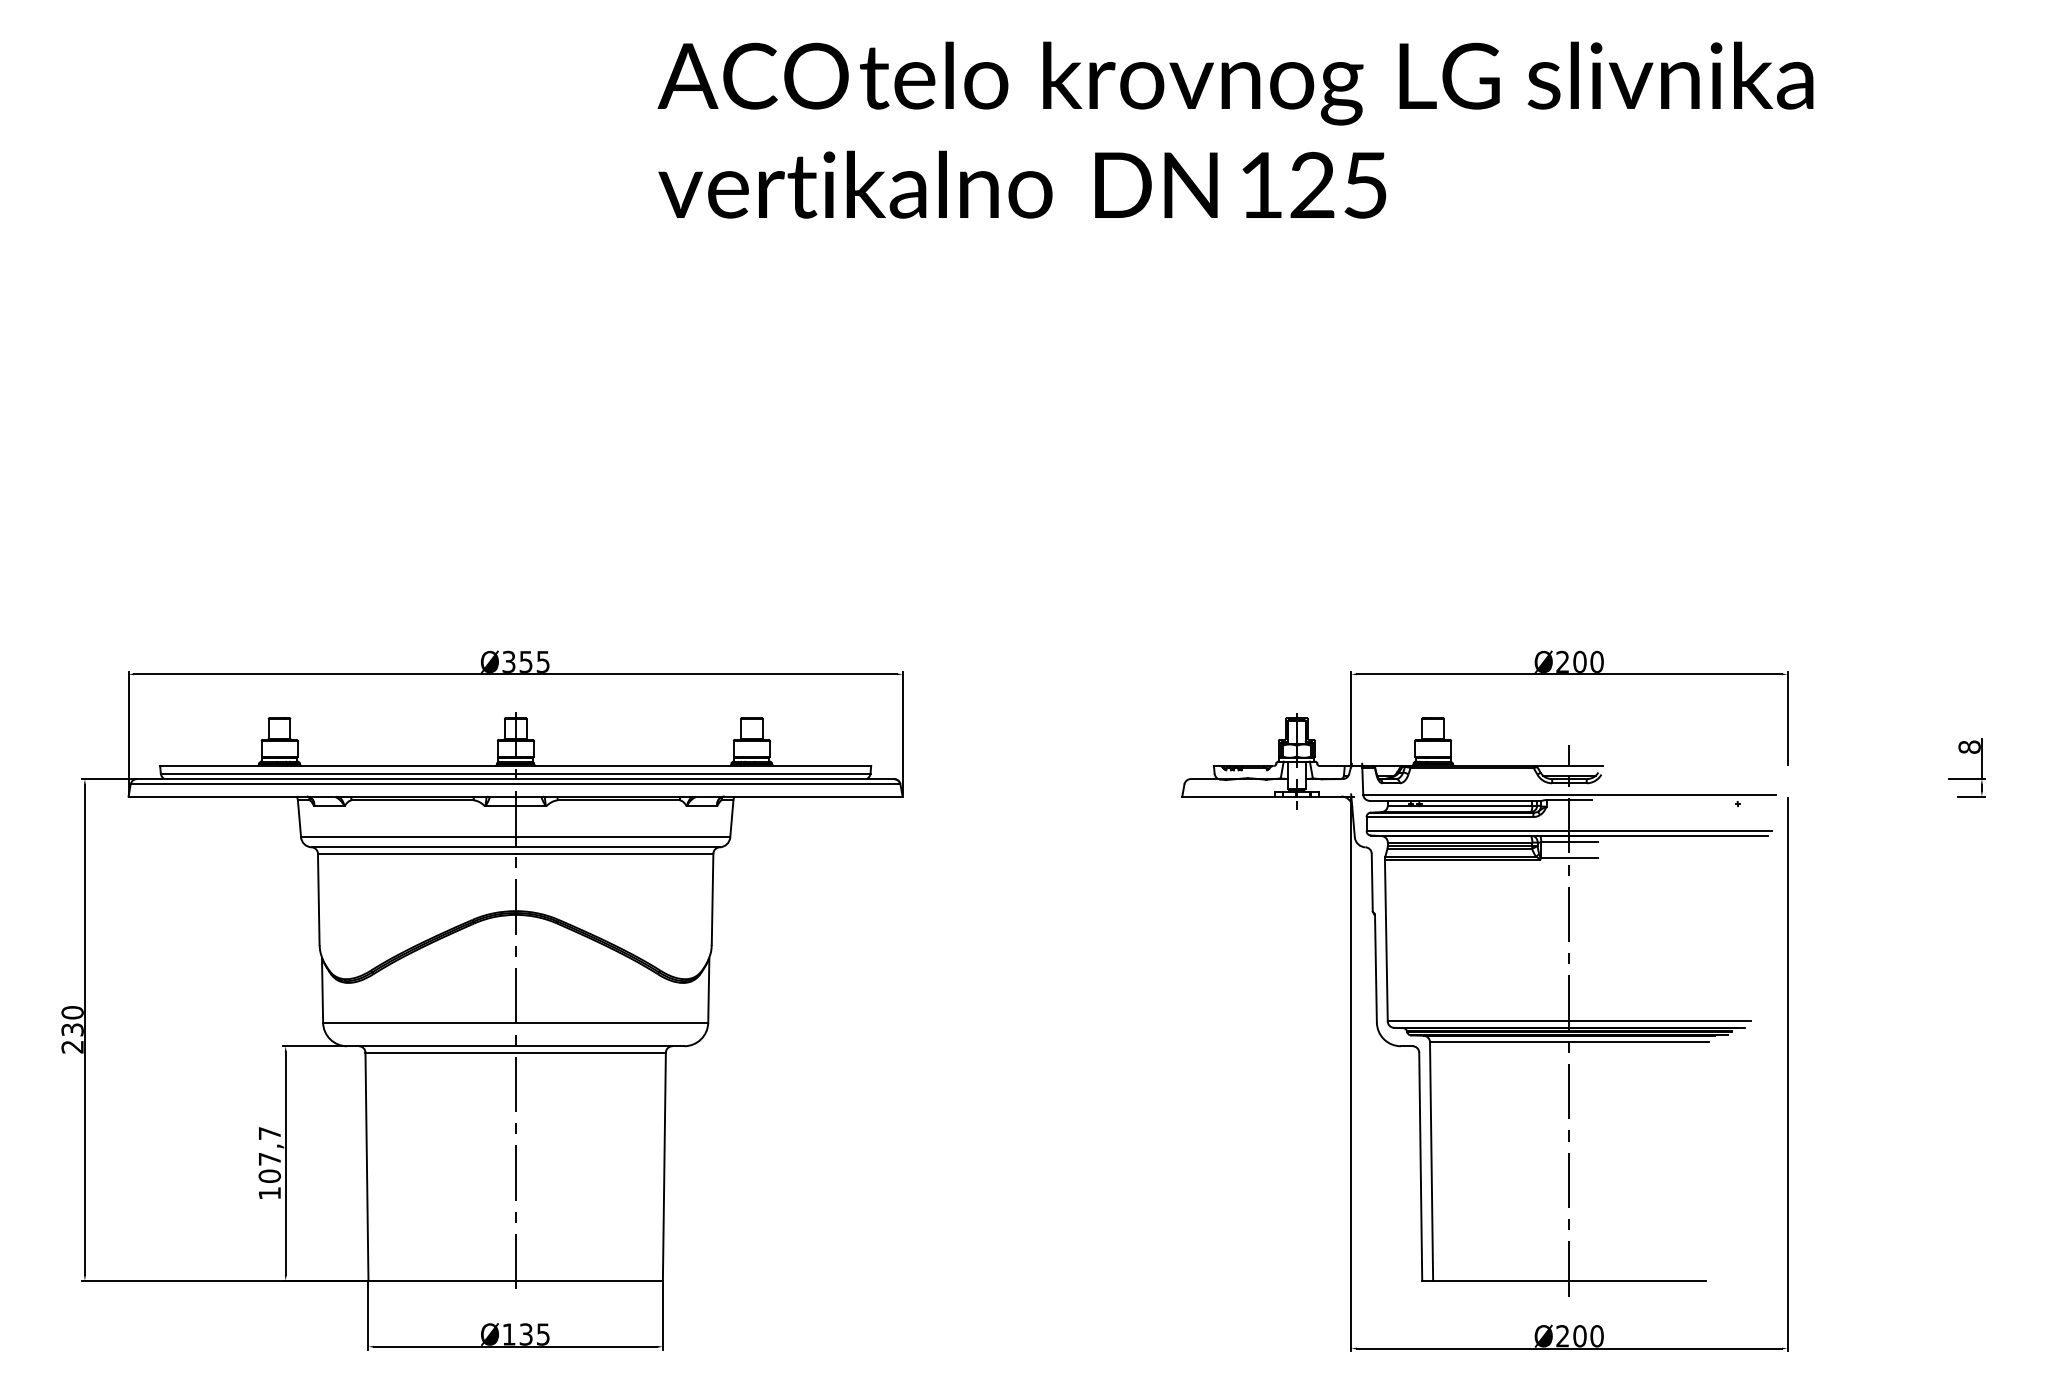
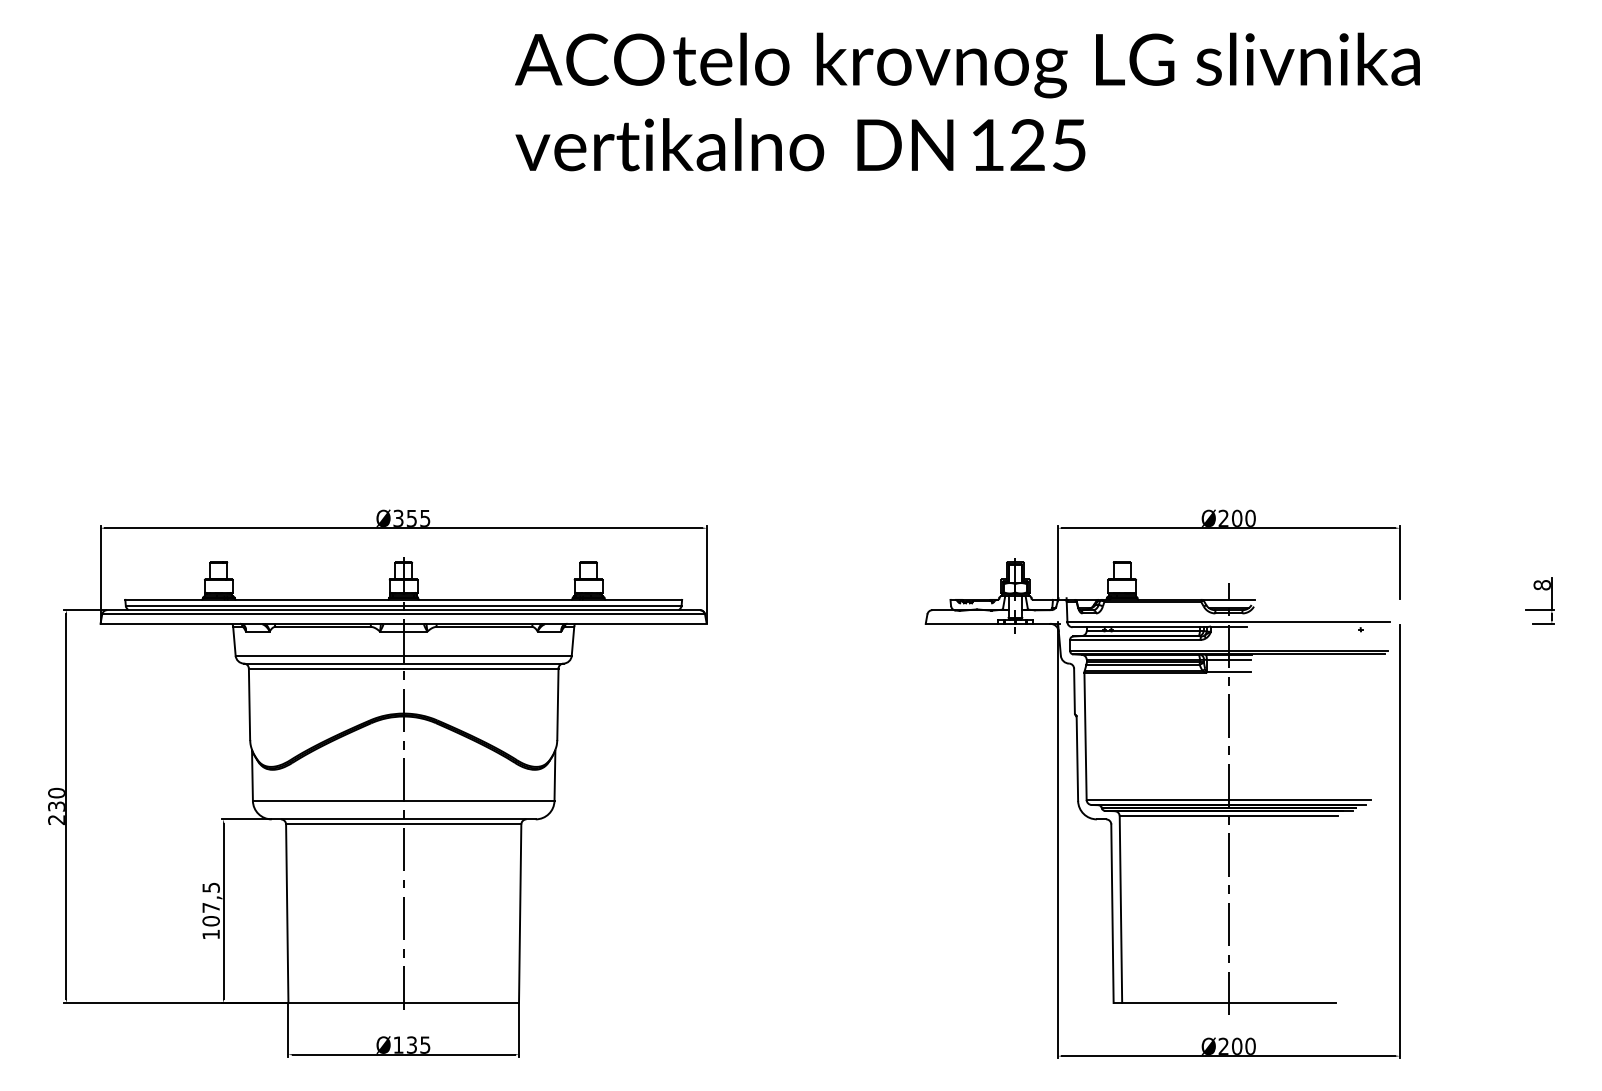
text: (270, 1133) -> (211, 887), 107,7 -> 107,5

